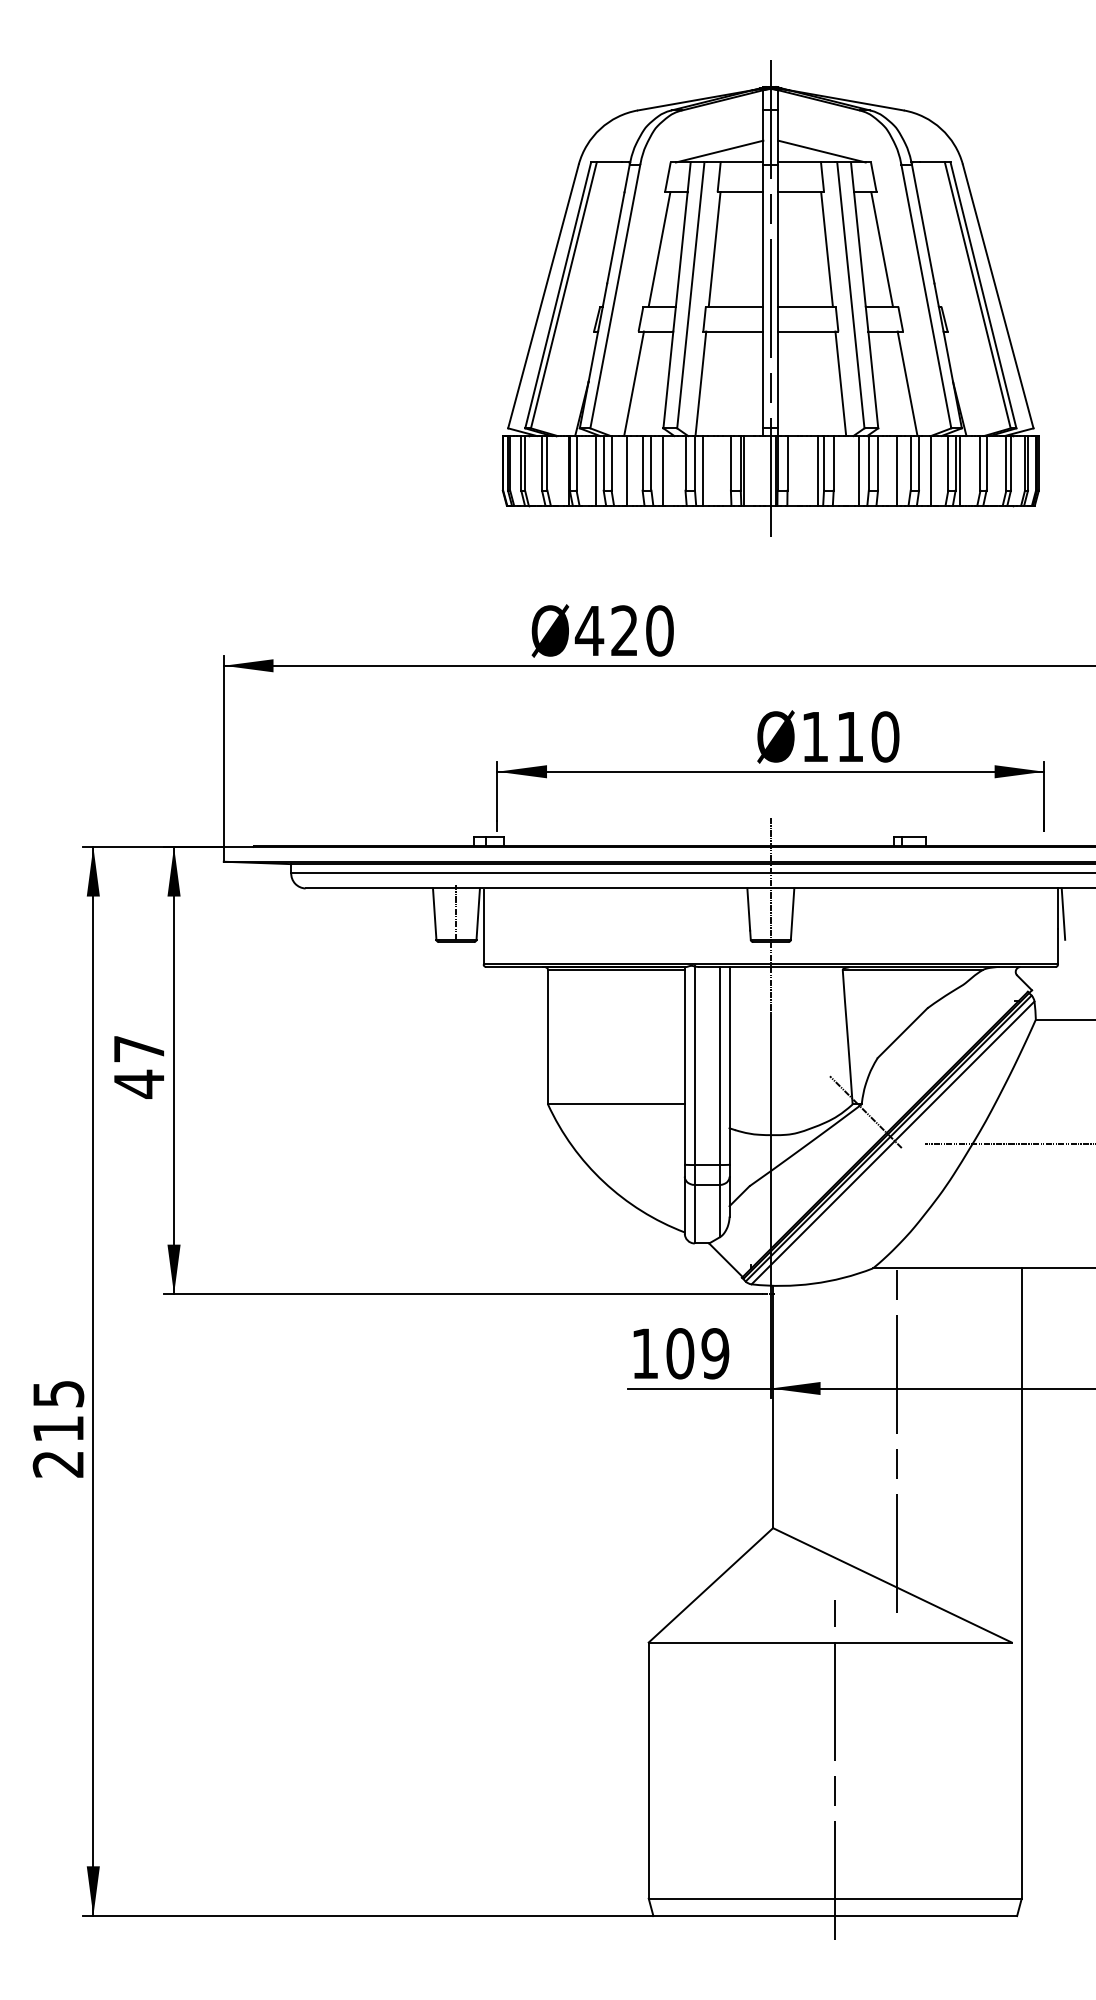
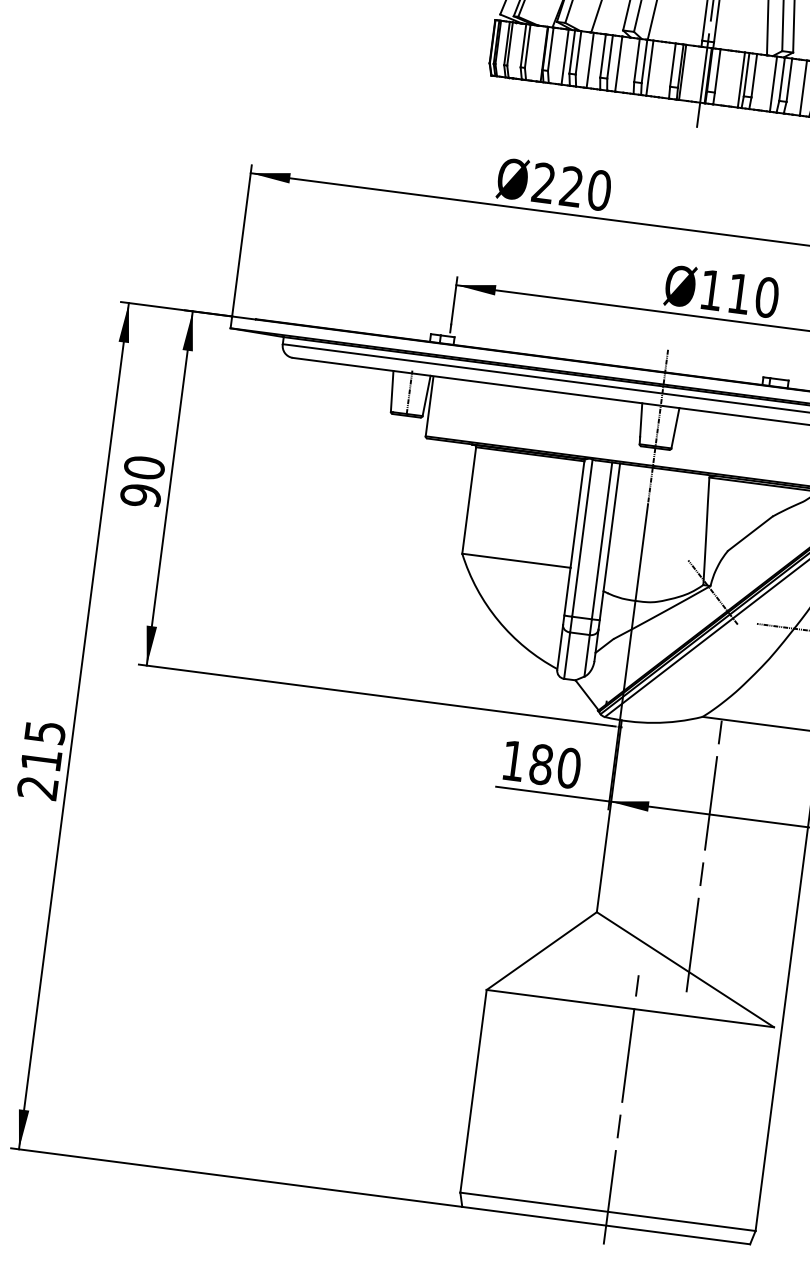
text: (589, 630) -> (543, 182), 420 -> 220
text: (138, 1066) -> (142, 481), 47 -> 90
text: (697, 1353) -> (554, 766), 109 -> 180

